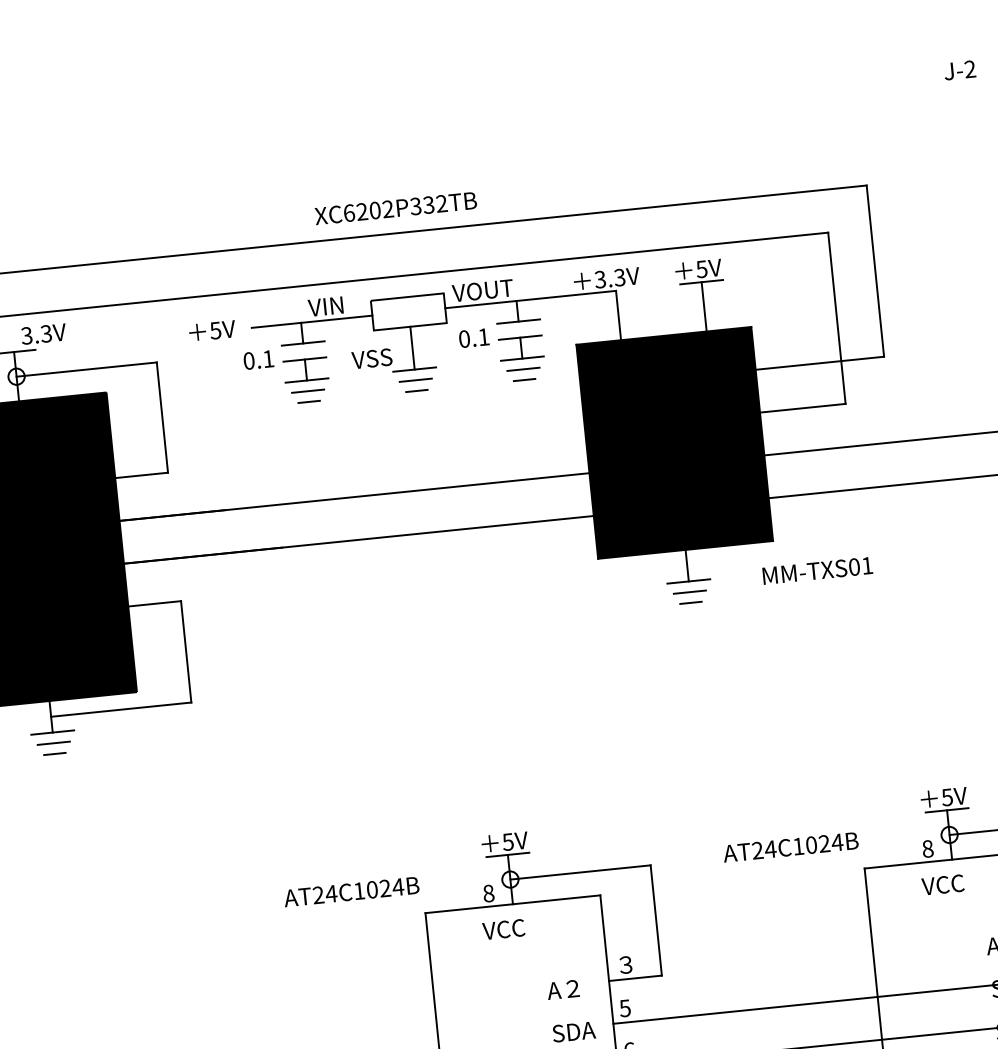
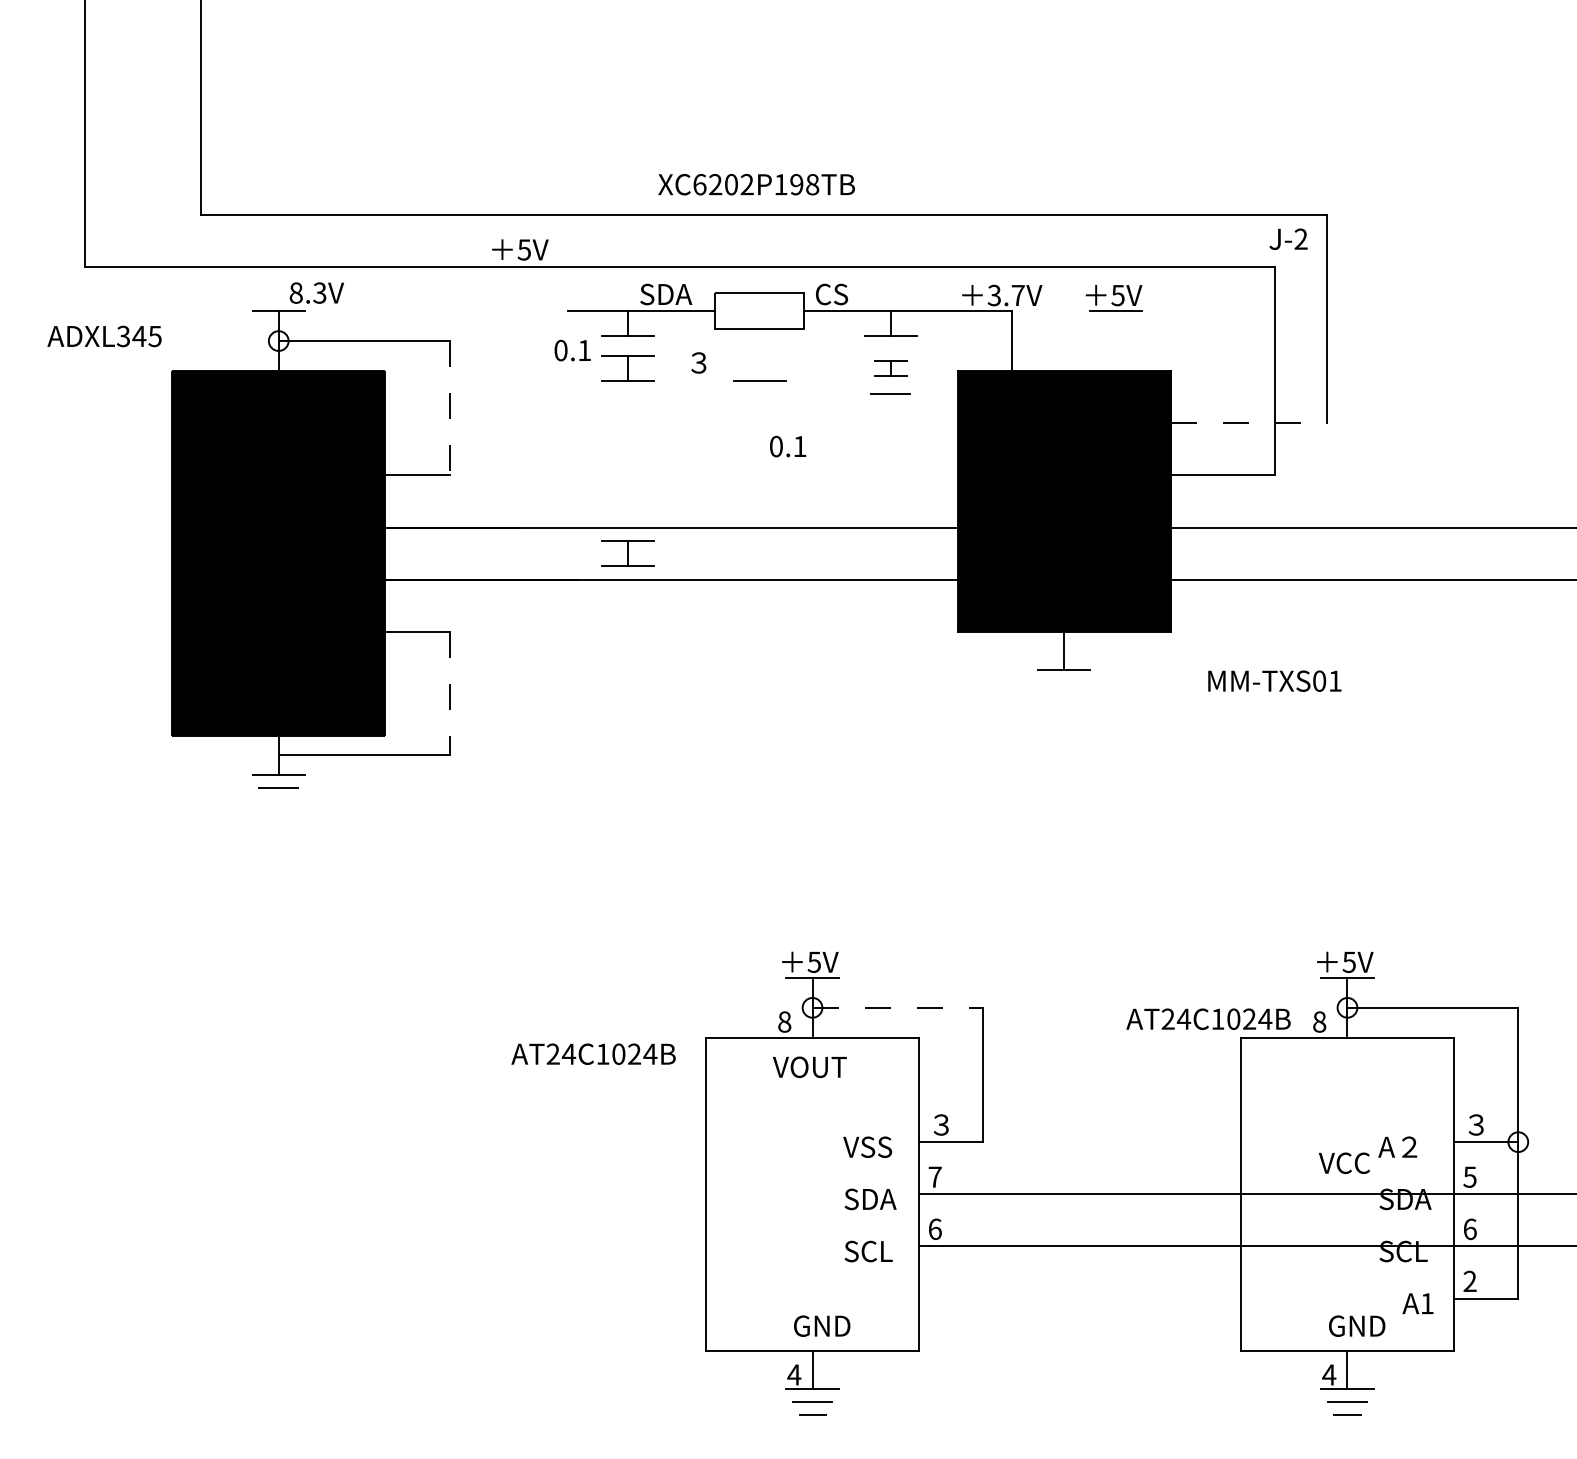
text: (959, 69) -> (1288, 238), moved
text: (428, 204) -> (796, 184), XC6202P332TB -> XC6202P198TB
text: (619, 277) -> (1017, 295), 3.3V -> 3.7V
text: (482, 290) -> (851, 294), VOUT -> CS
text: (330, 306) -> (665, 294), VIN -> SDA
line: (704, 307) -> (1116, 341), removed
text: (212, 330) -> (520, 249), moved
text: (26, 335) -> (295, 292), 3.3V -> 8.3V
text: (474, 338) -> (788, 446), moved
line: (412, 348) -> (759, 355), removed
part: (521, 348) -> (890, 368), size x0.6
text: (372, 358) -> (709, 362), VSS -> ３
line: (820, 363) -> (1249, 423), solid -> dashed
line: (415, 380) -> (759, 394), removed
line: (524, 380) -> (890, 407), removed
line: (307, 391) -> (627, 394), removed
line: (416, 391) -> (759, 407), removed
line: (309, 402) -> (628, 407), removed
line: (162, 417) -> (449, 408), solid -> dashed
part: (320, 522) -> (627, 553), added
text: (817, 570) -> (1274, 680), moved
line: (689, 592) -> (1063, 683), removed
line: (691, 602) -> (1064, 696), removed
line: (186, 651) -> (449, 693), solid -> dashed
line: (54, 753) -> (278, 800), removed
text: (790, 846) -> (1208, 1018), moved
line: (580, 872) -> (898, 1007), solid -> dashed
text: (943, 884) -> (1344, 1162), moved
text: (351, 891) -> (593, 1053), moved
text: (521, 927) -> (819, 1067), VCC -> VOUT
text: (567, 988) -> (867, 1146), A２ -> VSS
text: (624, 1007) -> (934, 1176), 5 -> 7

